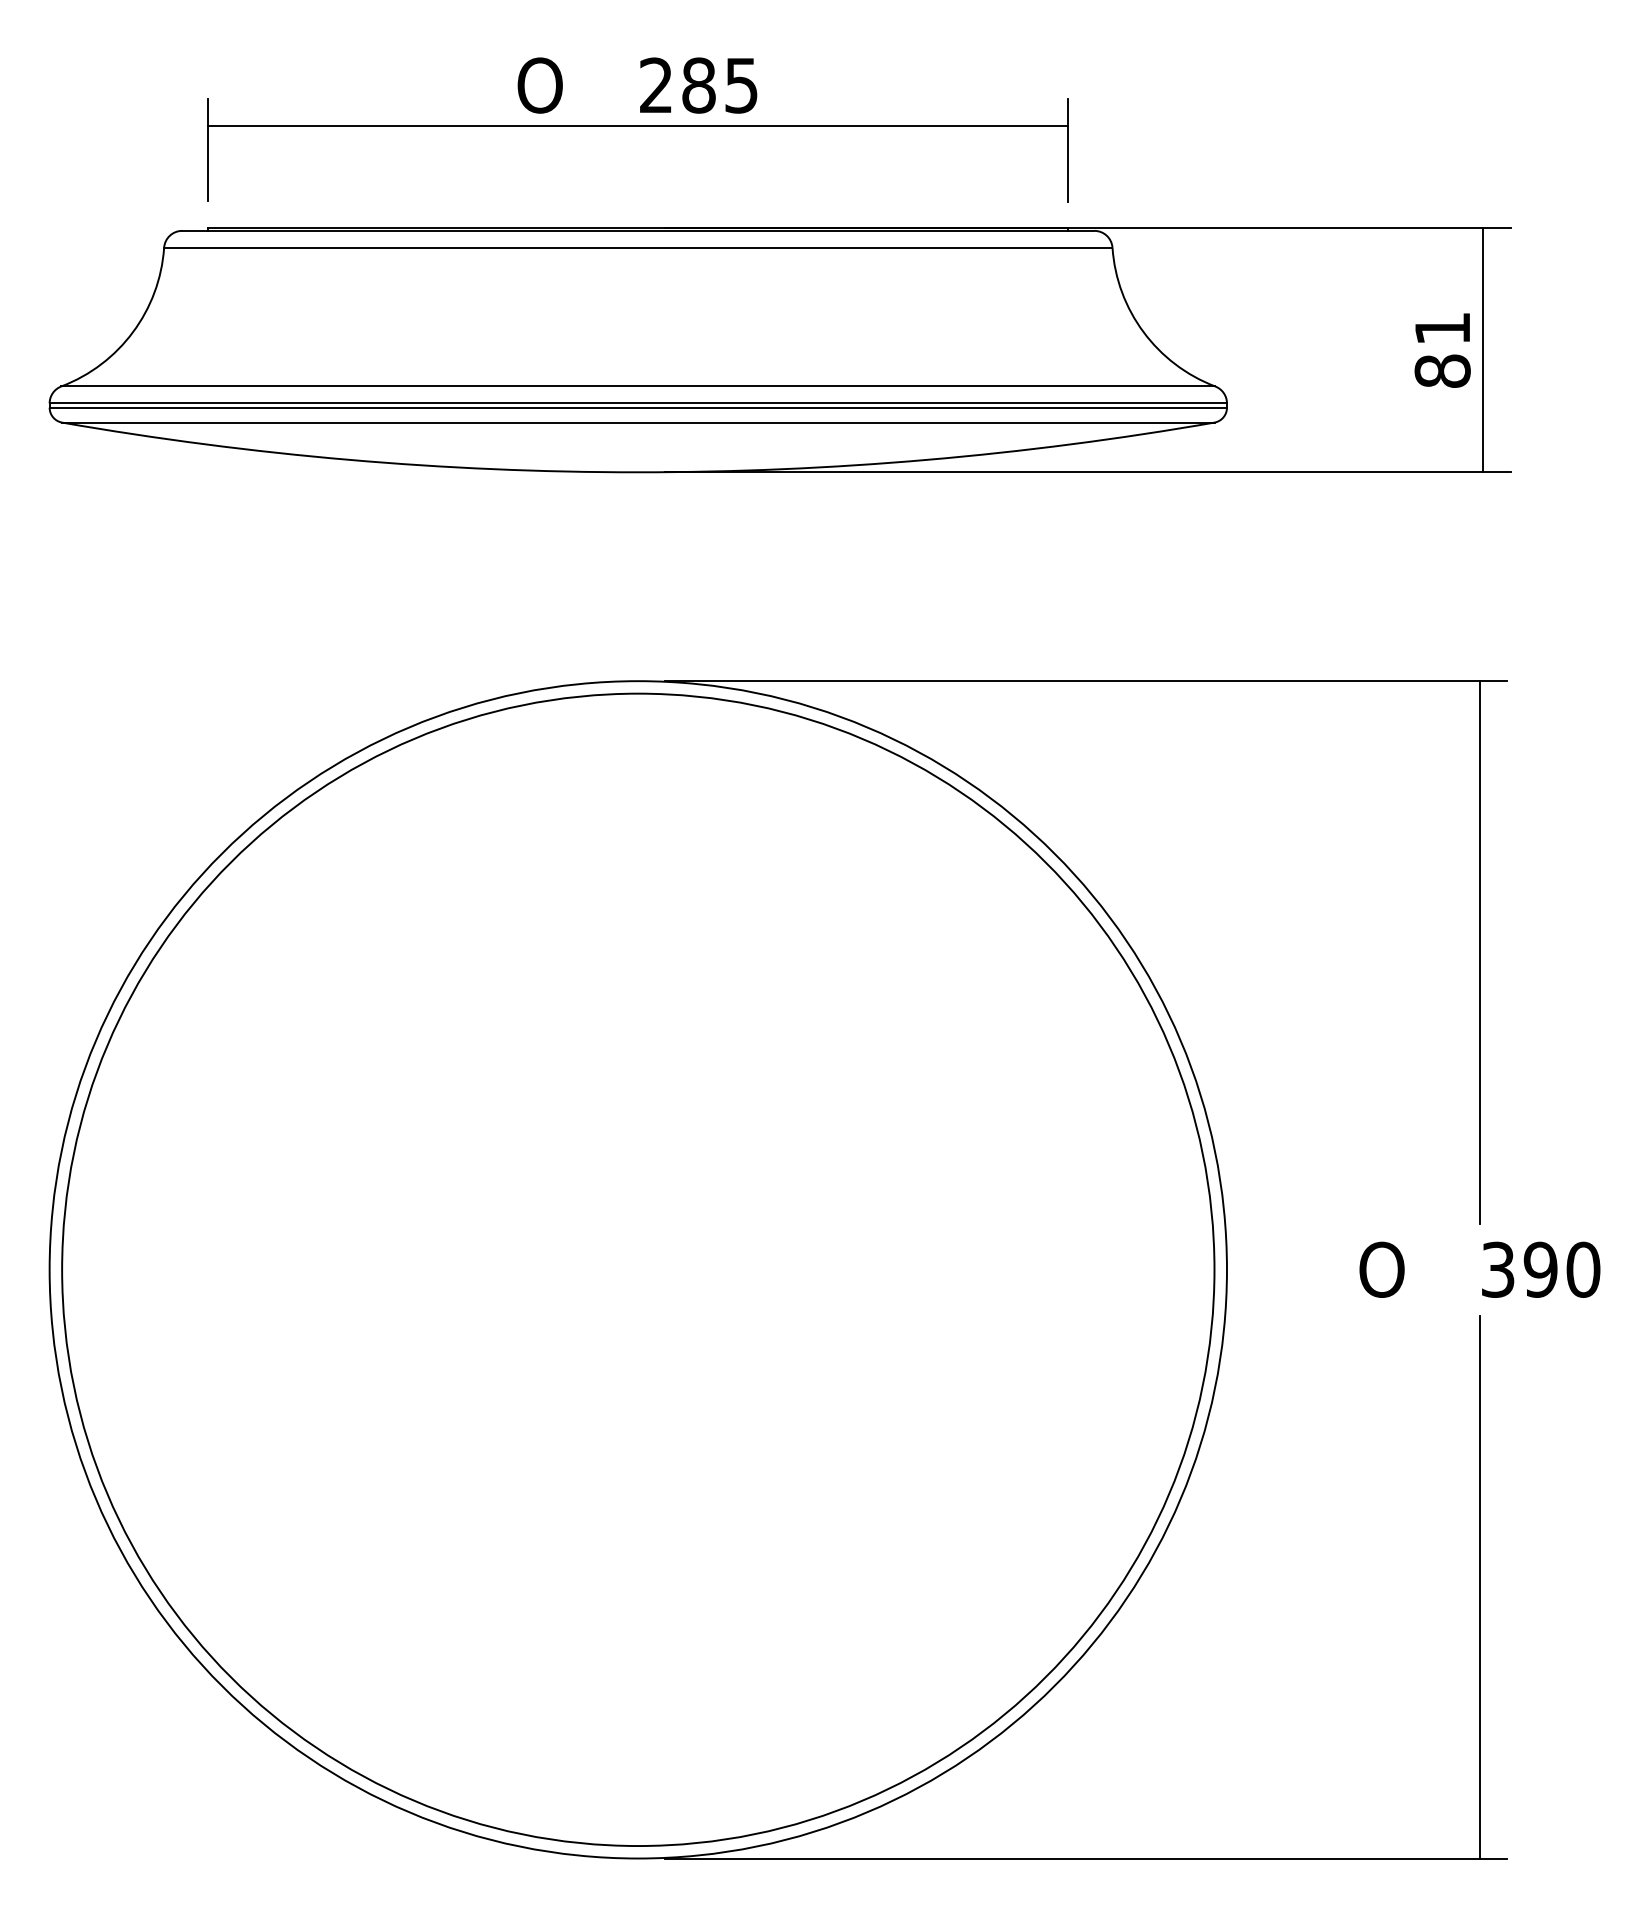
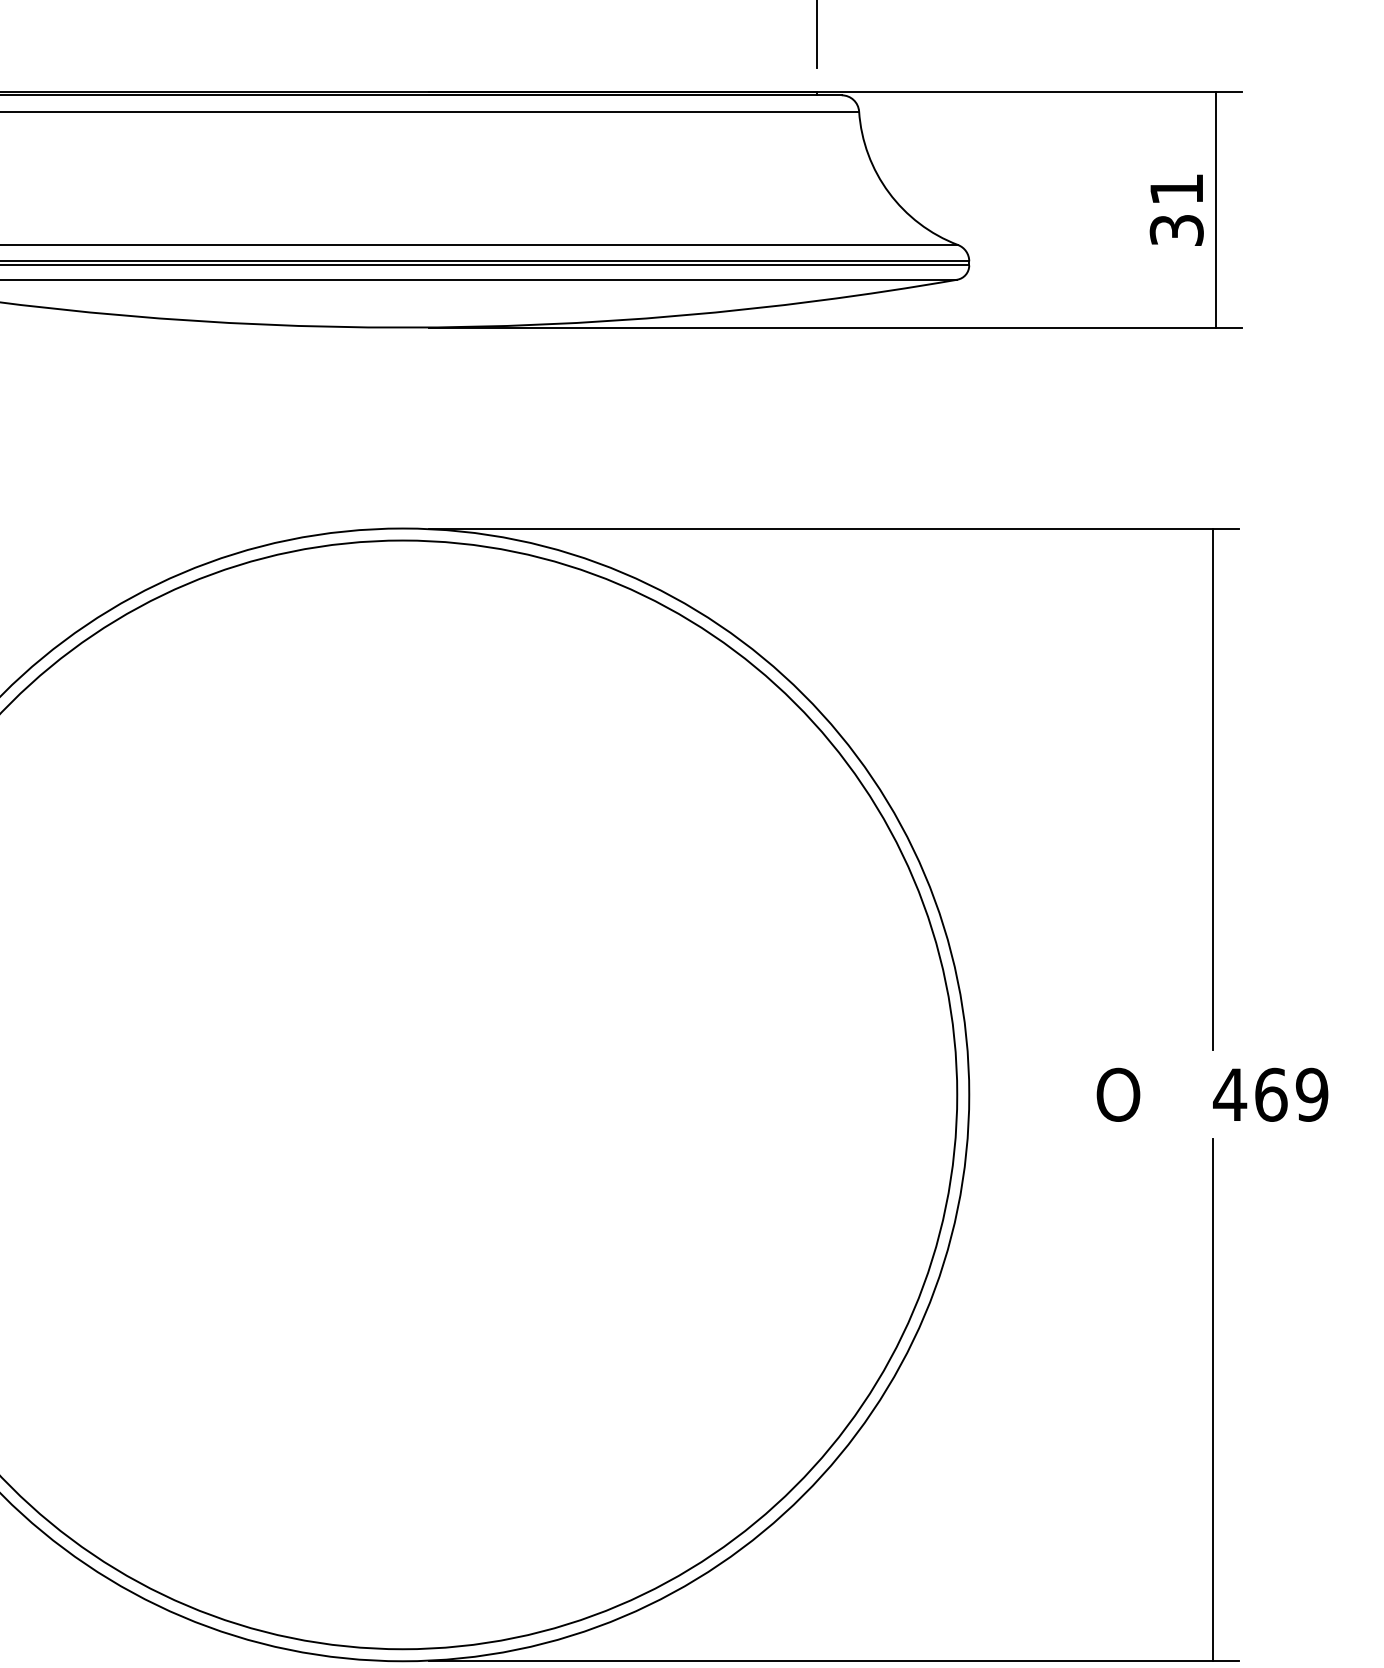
text: (1442, 370) -> (1176, 229), 81 -> 31
text: (1540, 1269) -> (1270, 1094), 390 -> 469

